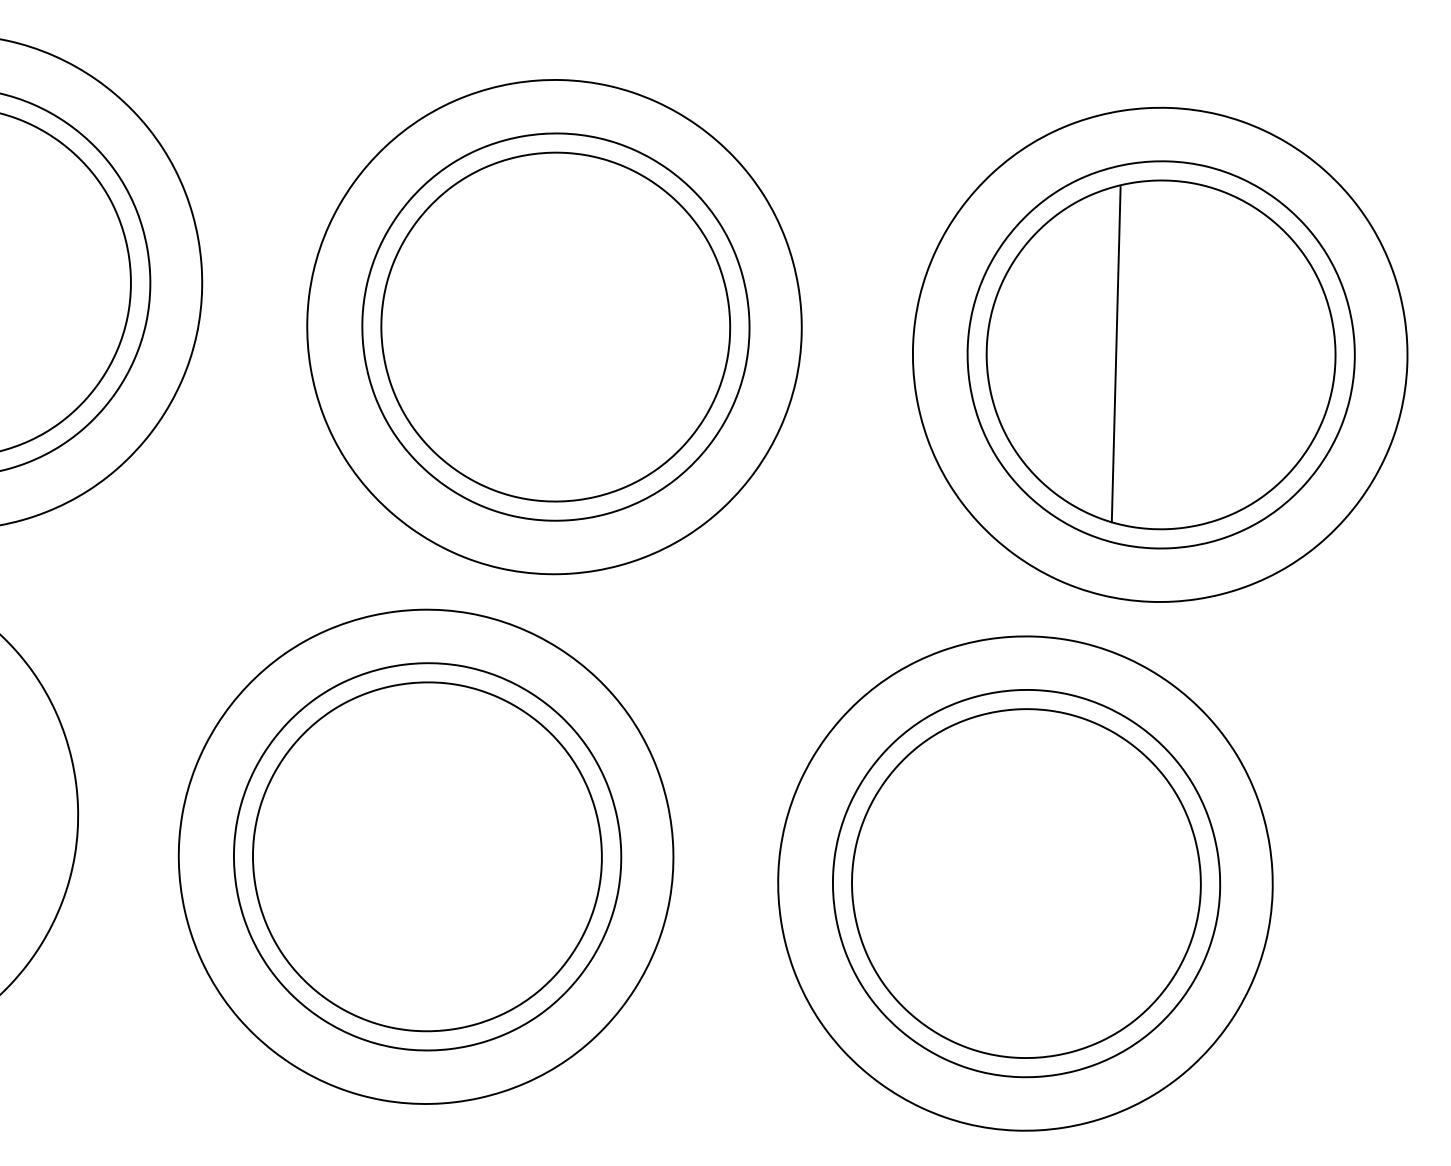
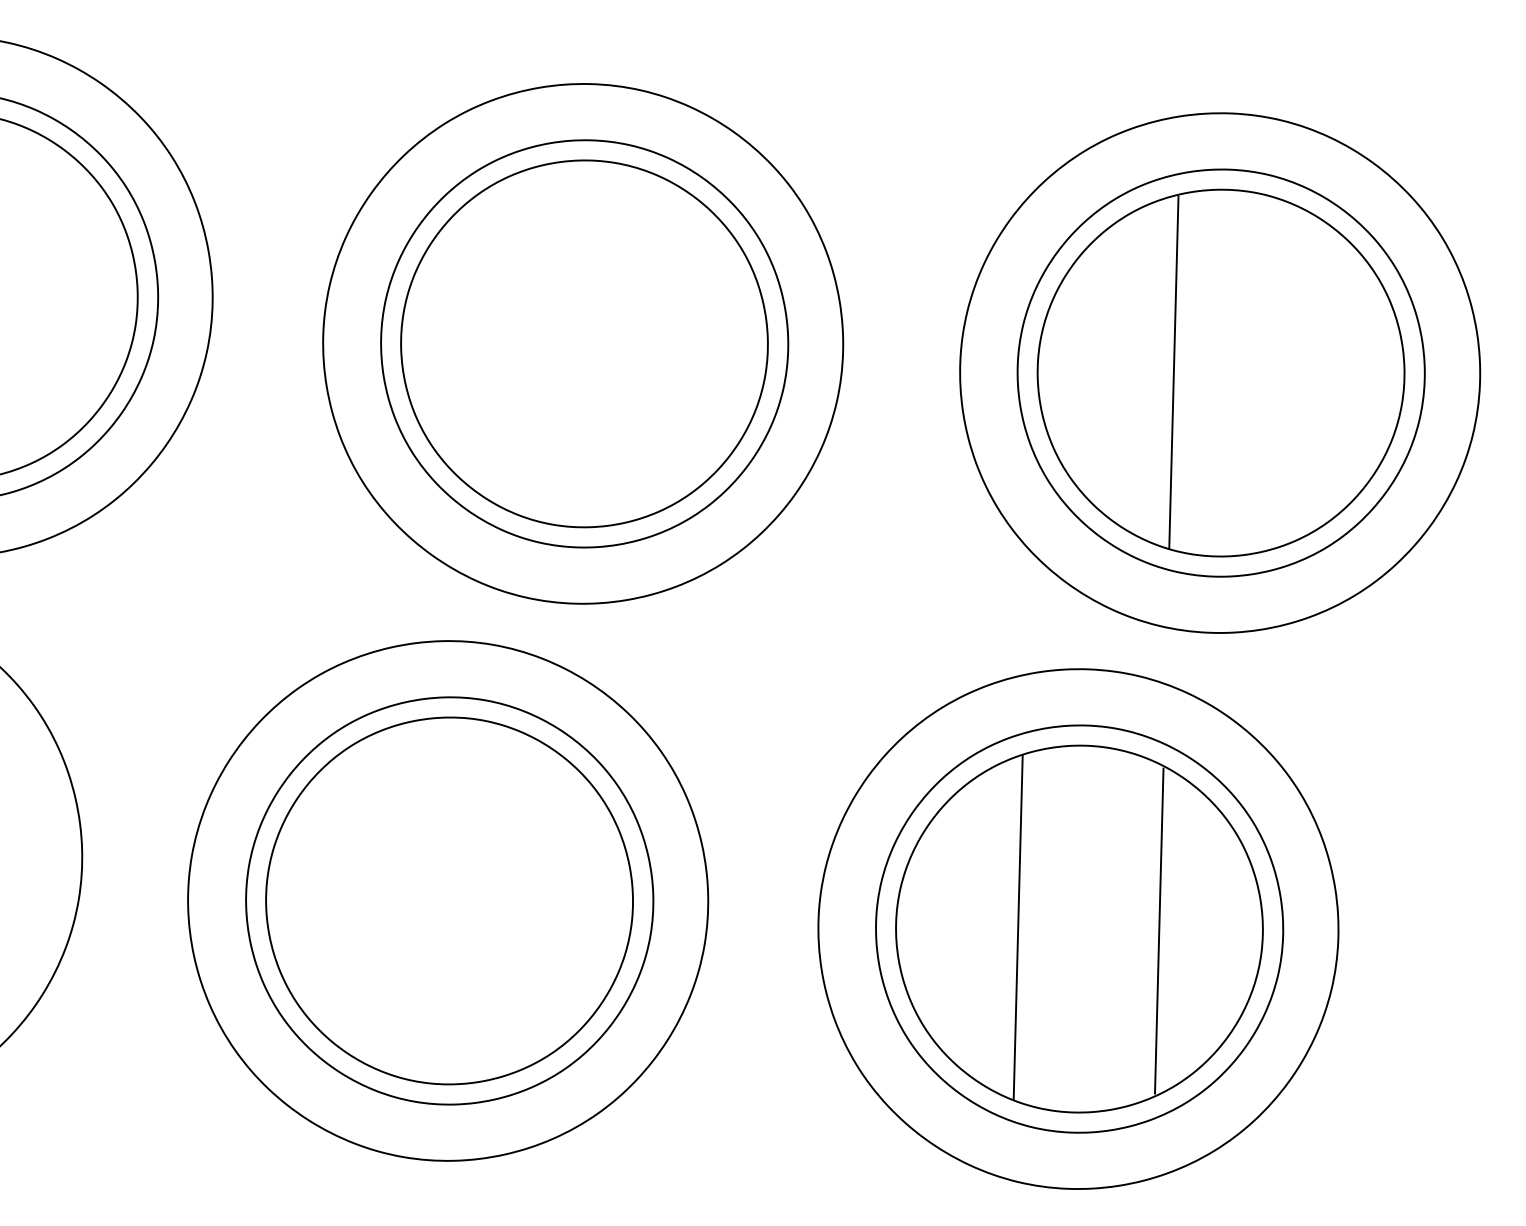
line: (967, 881) -> (1017, 926), added
line: (1102, 884) -> (1159, 930), added

